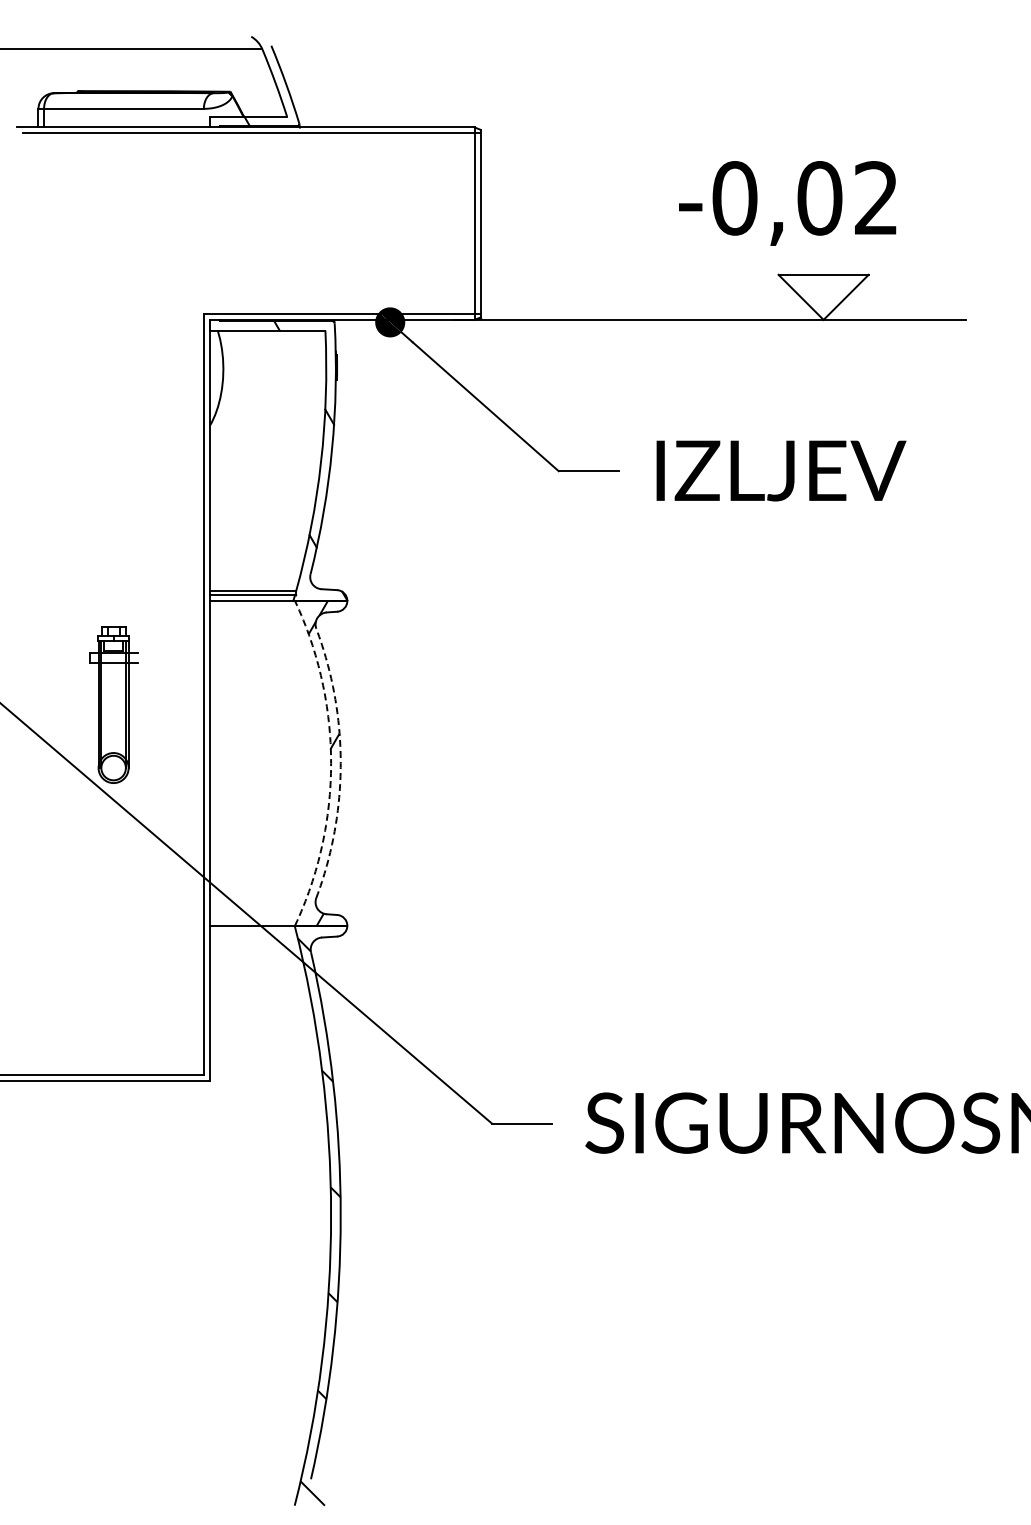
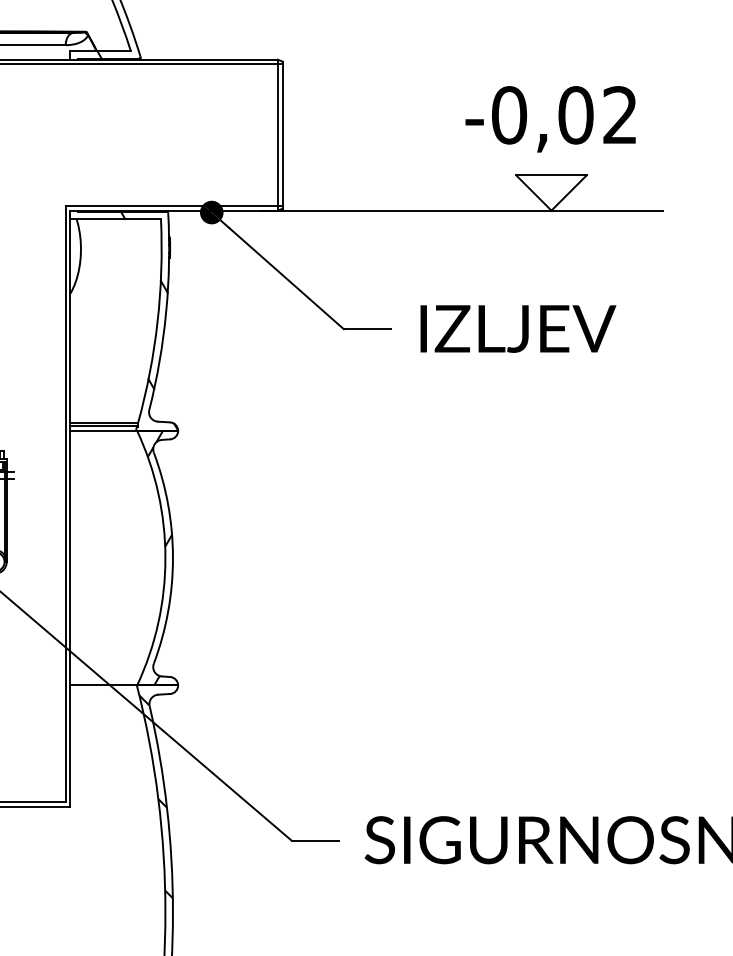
text: (787, 203) -> (550, 119), moved
arc: (331, 763) -> (165, 558), dashed -> solid
arc: (340, 763) -> (172, 558), dashed -> solid

